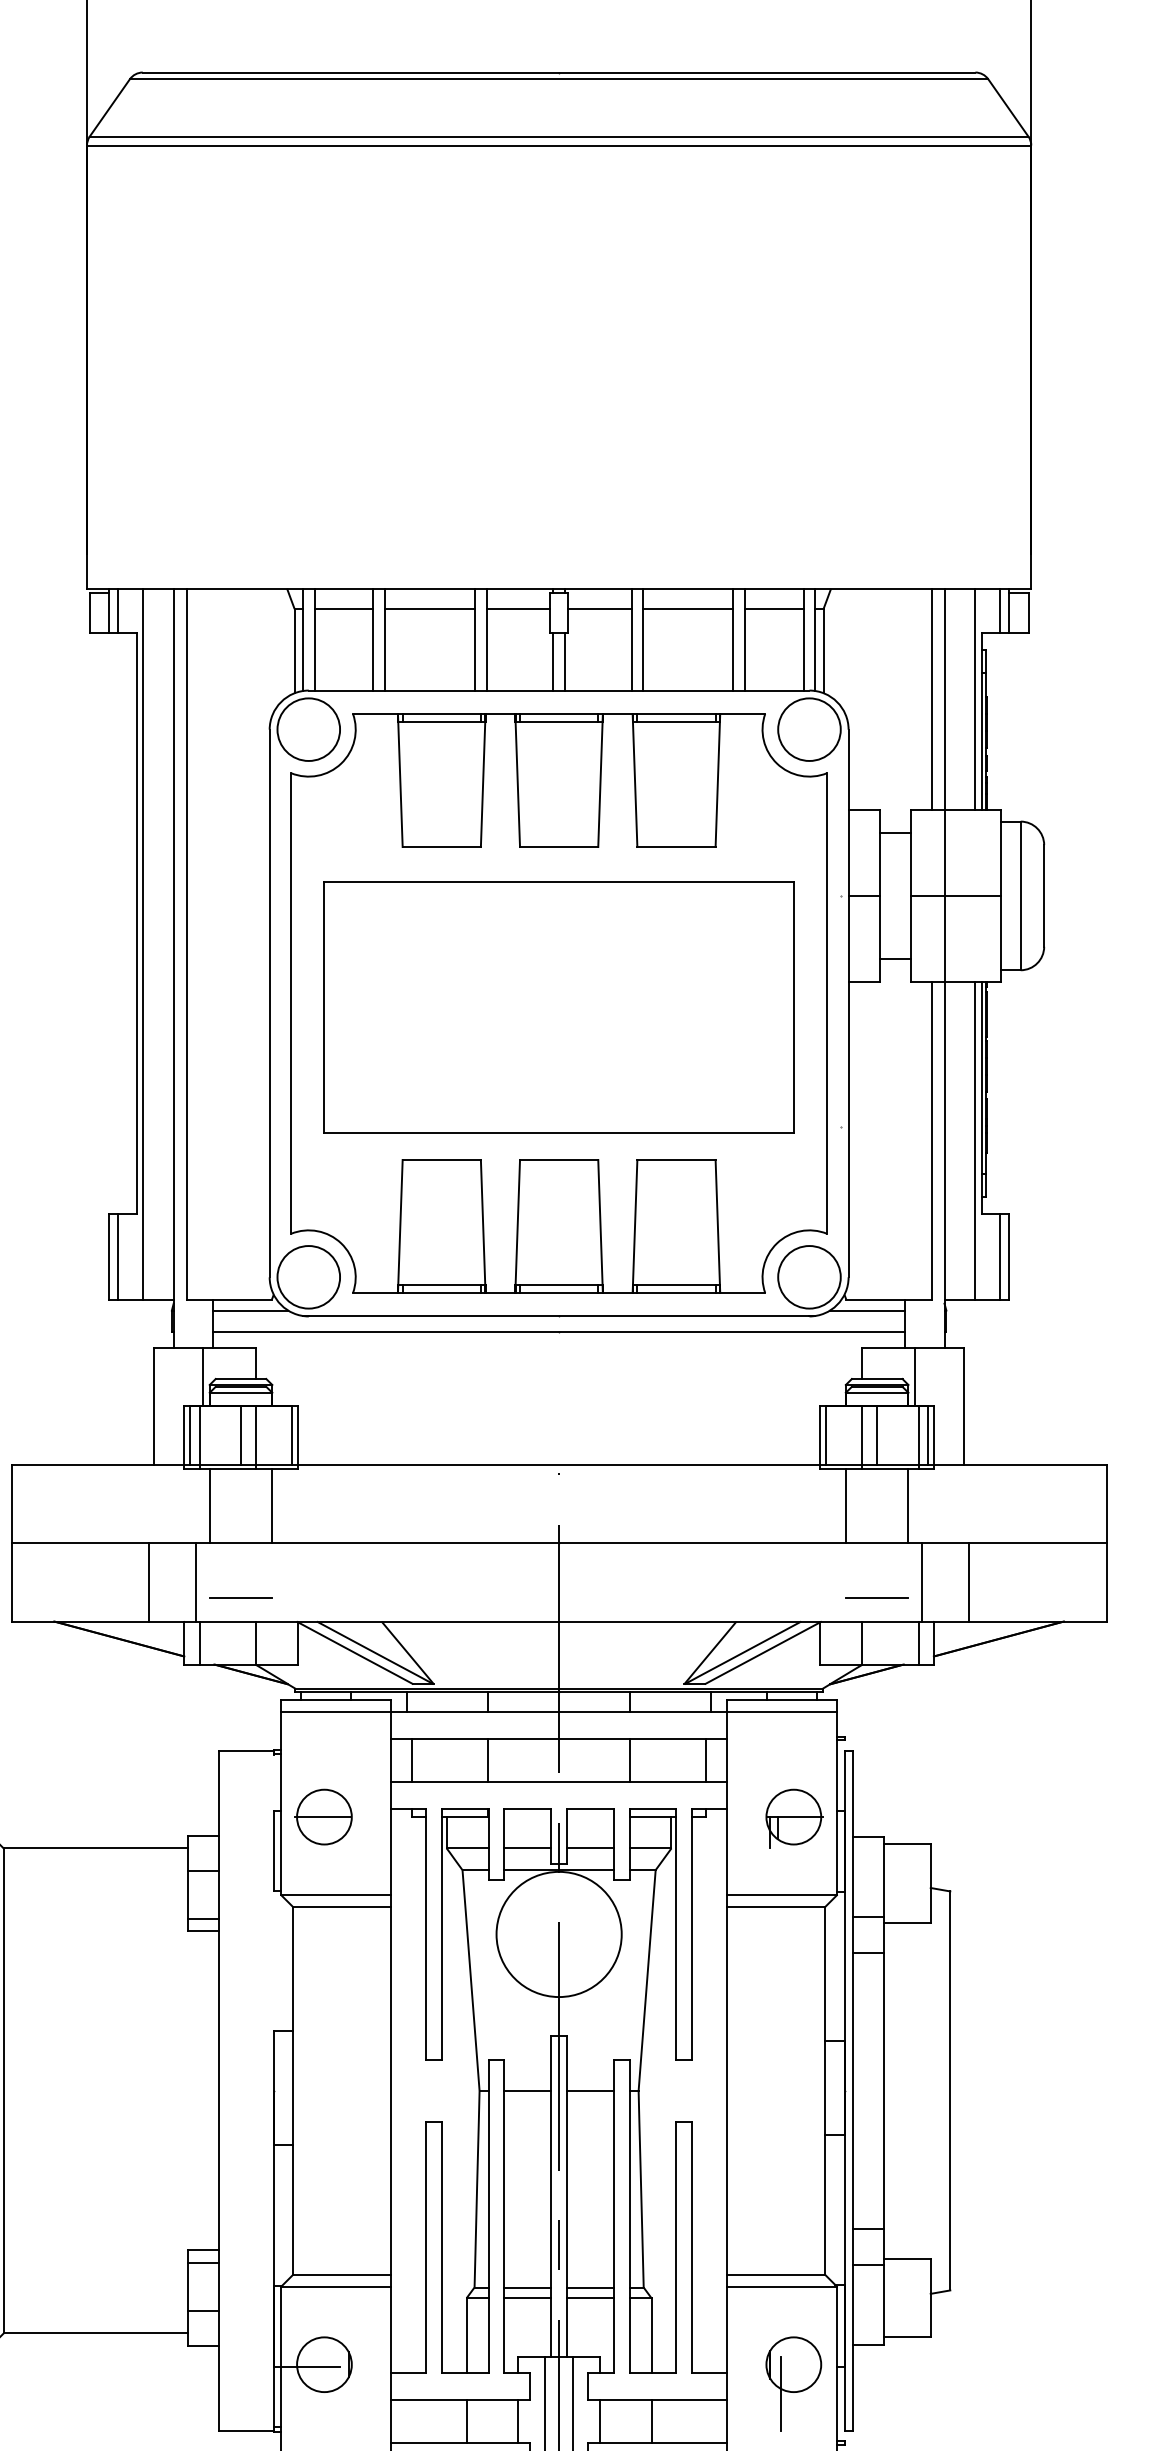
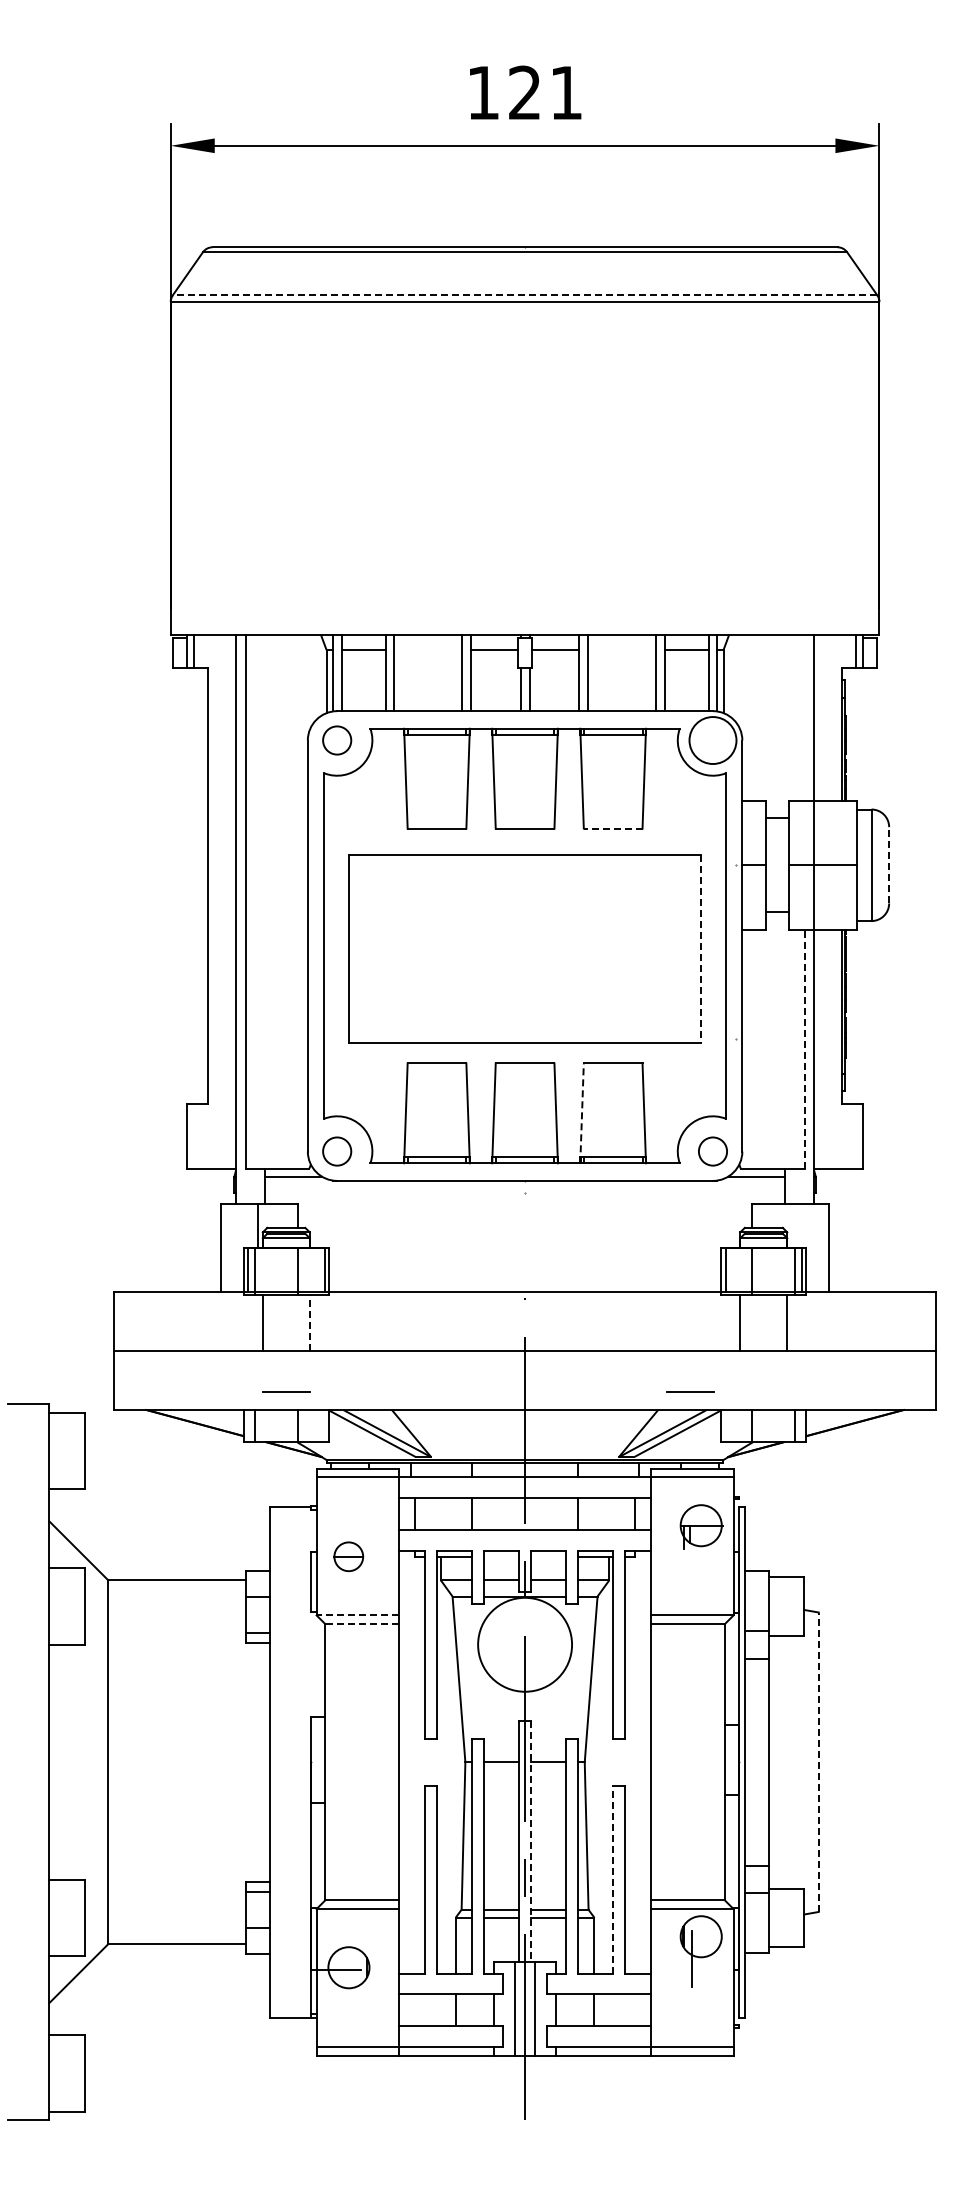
line: (558, 136) -> (524, 295), solid -> dashed
line: (429, 608) -> (427, 649), removed
line: (687, 608) -> (621, 649), removed
line: (931, 699) -> (804, 717), removed
line: (975, 699) -> (837, 717), removed
circle: (307, 729) -> (336, 740), size x0.6
line: (675, 846) -> (612, 828), solid -> dashed
line: (1044, 894) -> (889, 864), solid -> dashed
line: (142, 944) -> (212, 901), removed
line: (794, 1006) -> (701, 948), solid -> dashed
line: (931, 1140) -> (804, 1048), solid -> dashed
line: (975, 1140) -> (837, 1048), removed
line: (635, 1226) -> (582, 1113), solid -> dashed
line: (117, 1255) -> (193, 1135), removed
line: (1000, 1255) -> (856, 1135), removed
circle: (307, 1277) -> (336, 1151), size x0.6
circle: (808, 1277) -> (712, 1151), size x0.6
line: (558, 1331) -> (524, 1192), removed
line: (915, 1377) -> (792, 1226), removed
line: (241, 1435) -> (286, 1270), removed
line: (876, 1435) -> (763, 1270), removed
line: (271, 1506) -> (309, 1323), solid -> dashed
line: (149, 1582) -> (217, 1380), removed
line: (195, 1582) -> (252, 1380), removed
line: (922, 1582) -> (797, 1380), removed
line: (968, 1582) -> (832, 1380), removed
line: (876, 1596) -> (690, 1391), moved
part: (323, 1816) -> (348, 1556), size x0.7
part: (794, 1818) -> (701, 1526), moved
line: (335, 1895) -> (357, 1615), solid -> dashed
line: (342, 1907) -> (362, 1624), solid -> dashed
line: (950, 2091) -> (818, 1762), solid -> dashed
line: (566, 2197) -> (530, 1842), solid -> dashed
line: (676, 2247) -> (613, 1879), solid -> dashed
part: (792, 2384) -> (700, 1951), moved

